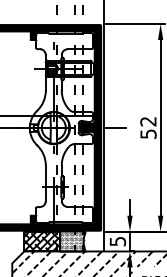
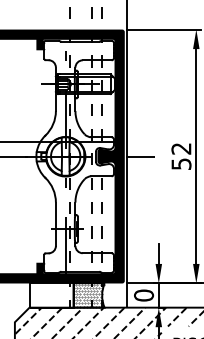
hatch: (42, 241) -> (51, 295), removed
text: (117, 241) -> (143, 295), 5 -> 0

